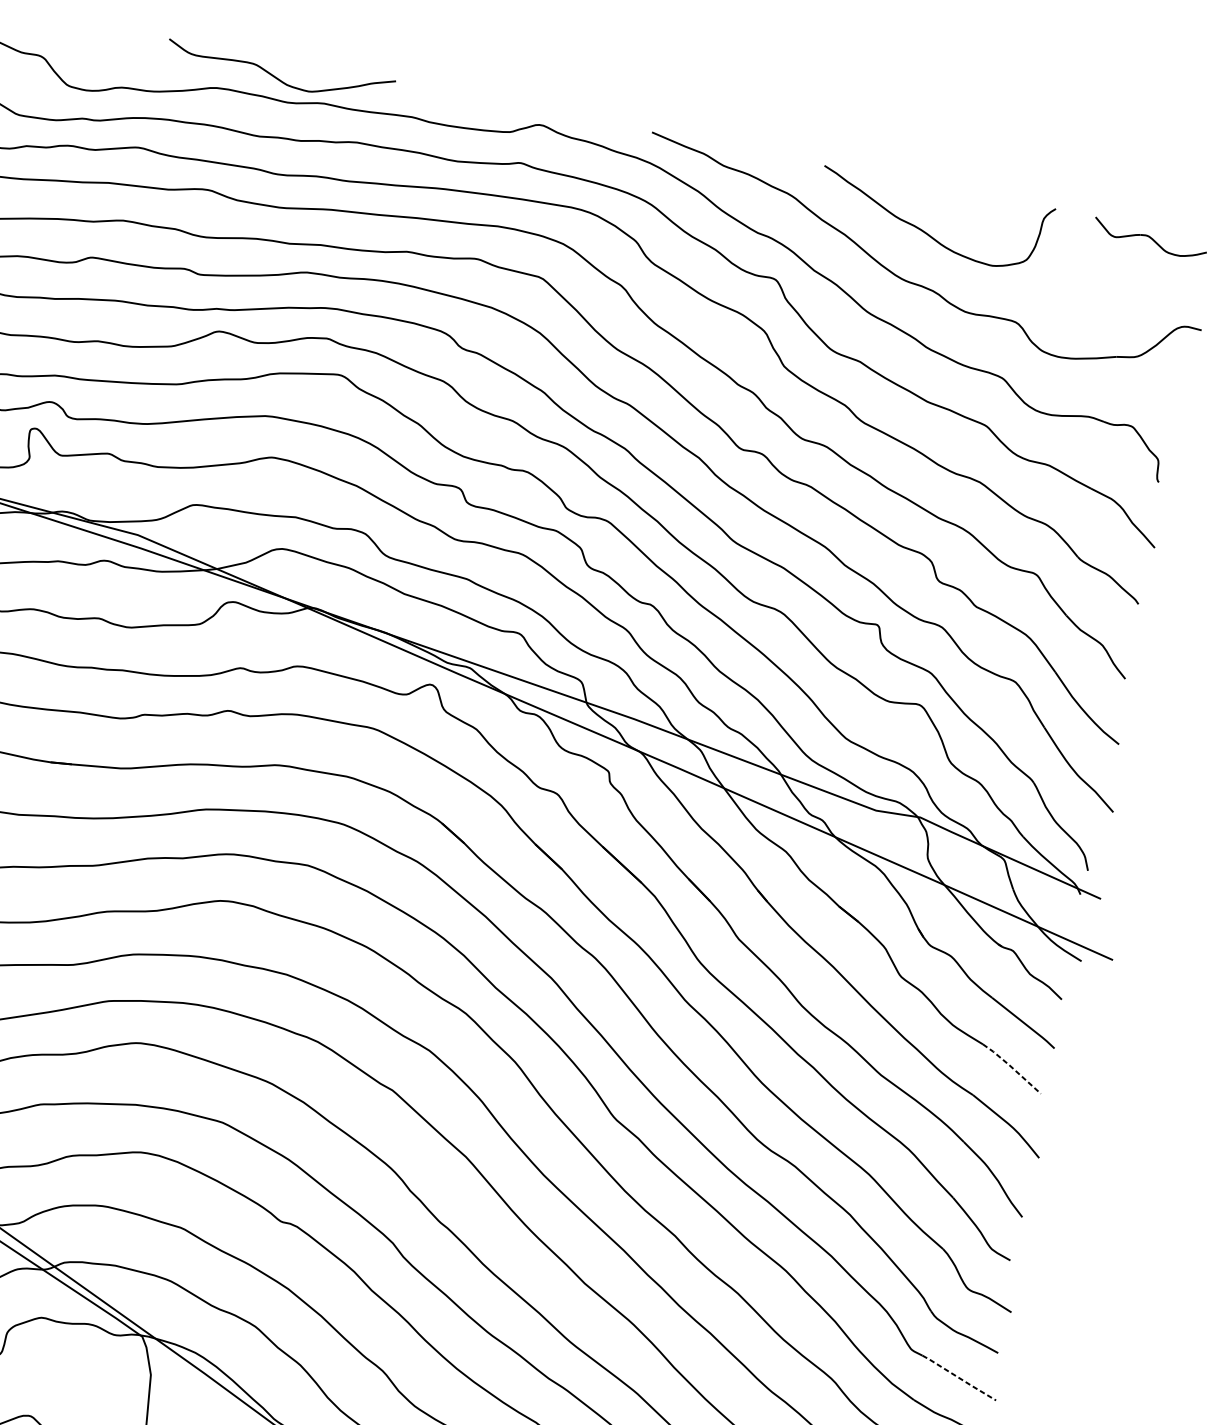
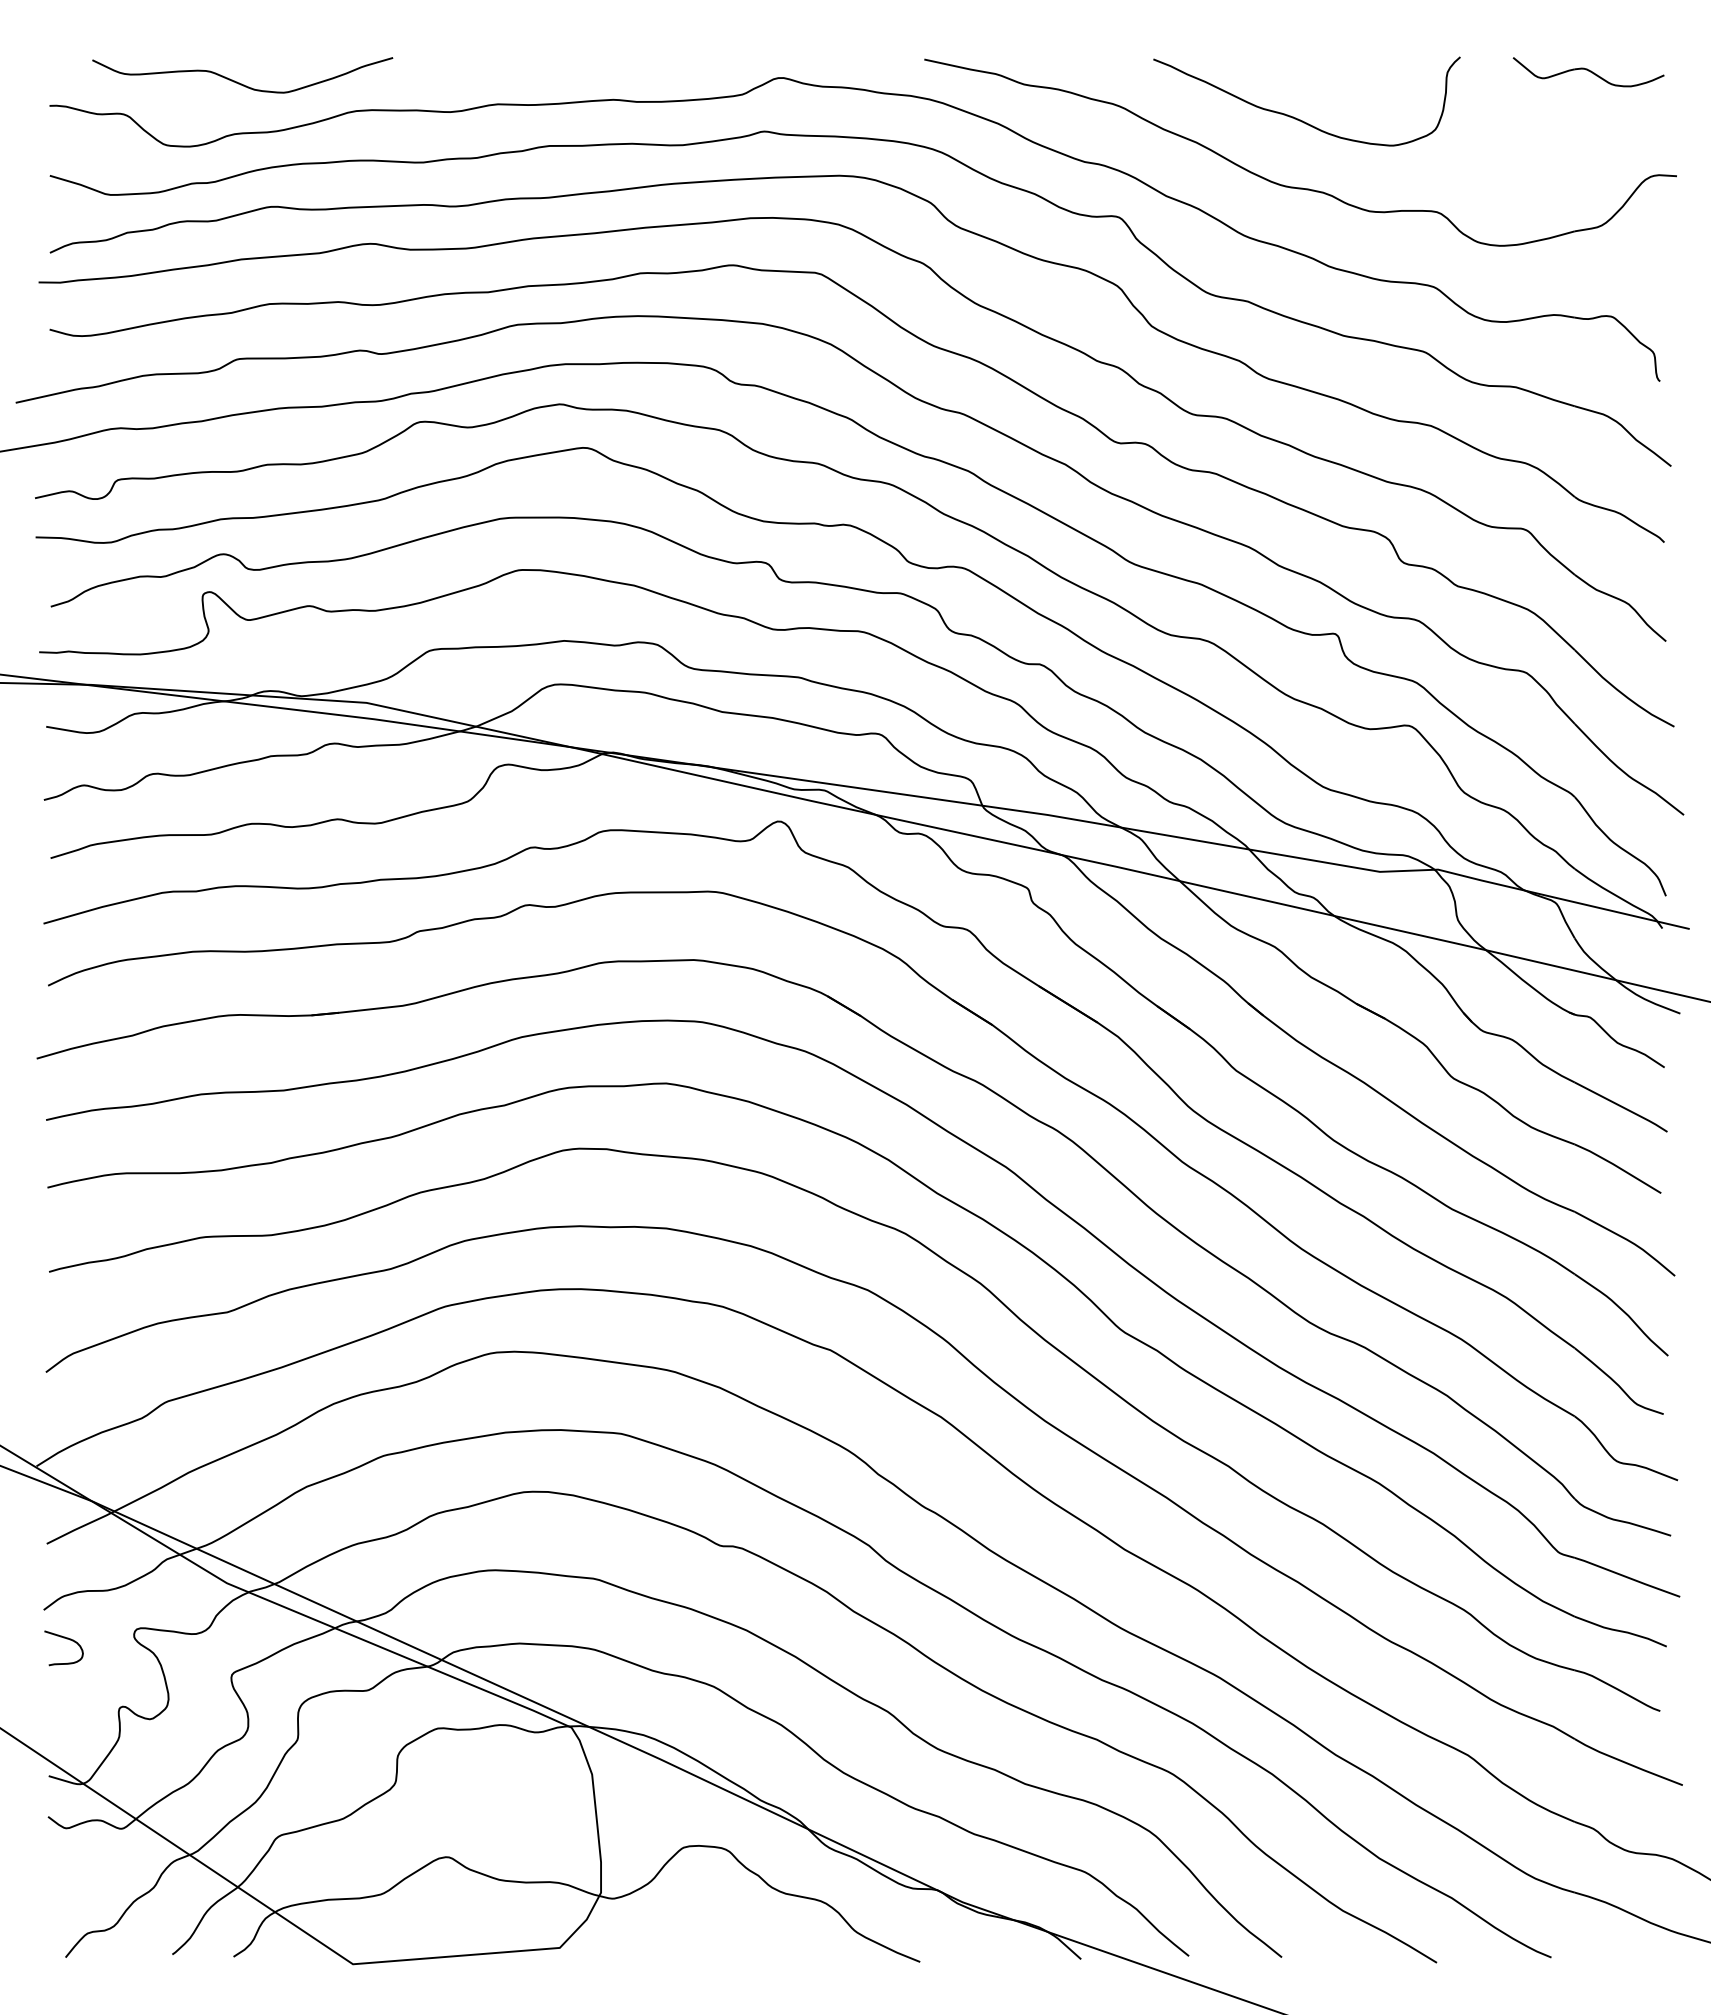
curve: (276, 77) -> (239, 82), moved
line: (1012, 1068) -> (1618, 1167), dashed -> solid
line: (958, 1377) -> (1626, 1577), dashed -> solid

